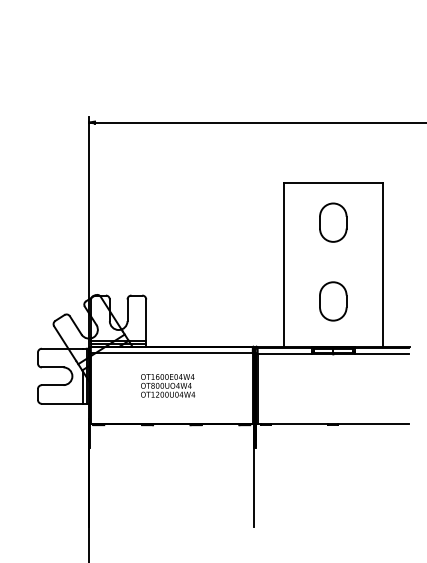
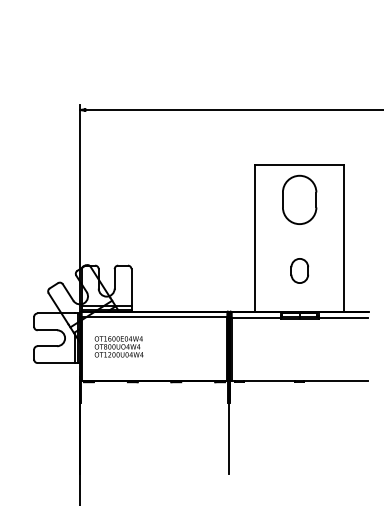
part: (333, 223) -> (299, 200), size x1.4
part: (333, 300) -> (299, 270), size x0.7
text: (167, 385) -> (118, 346), moved

